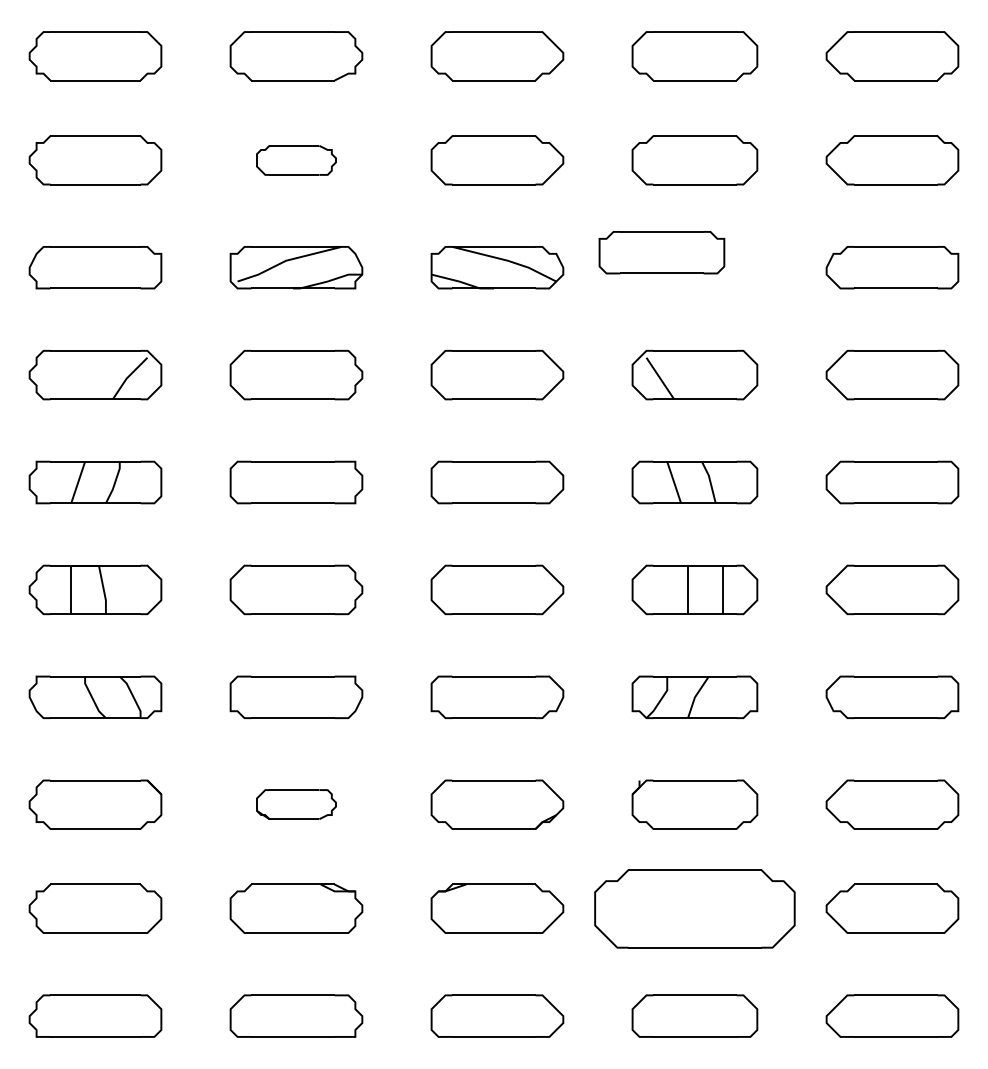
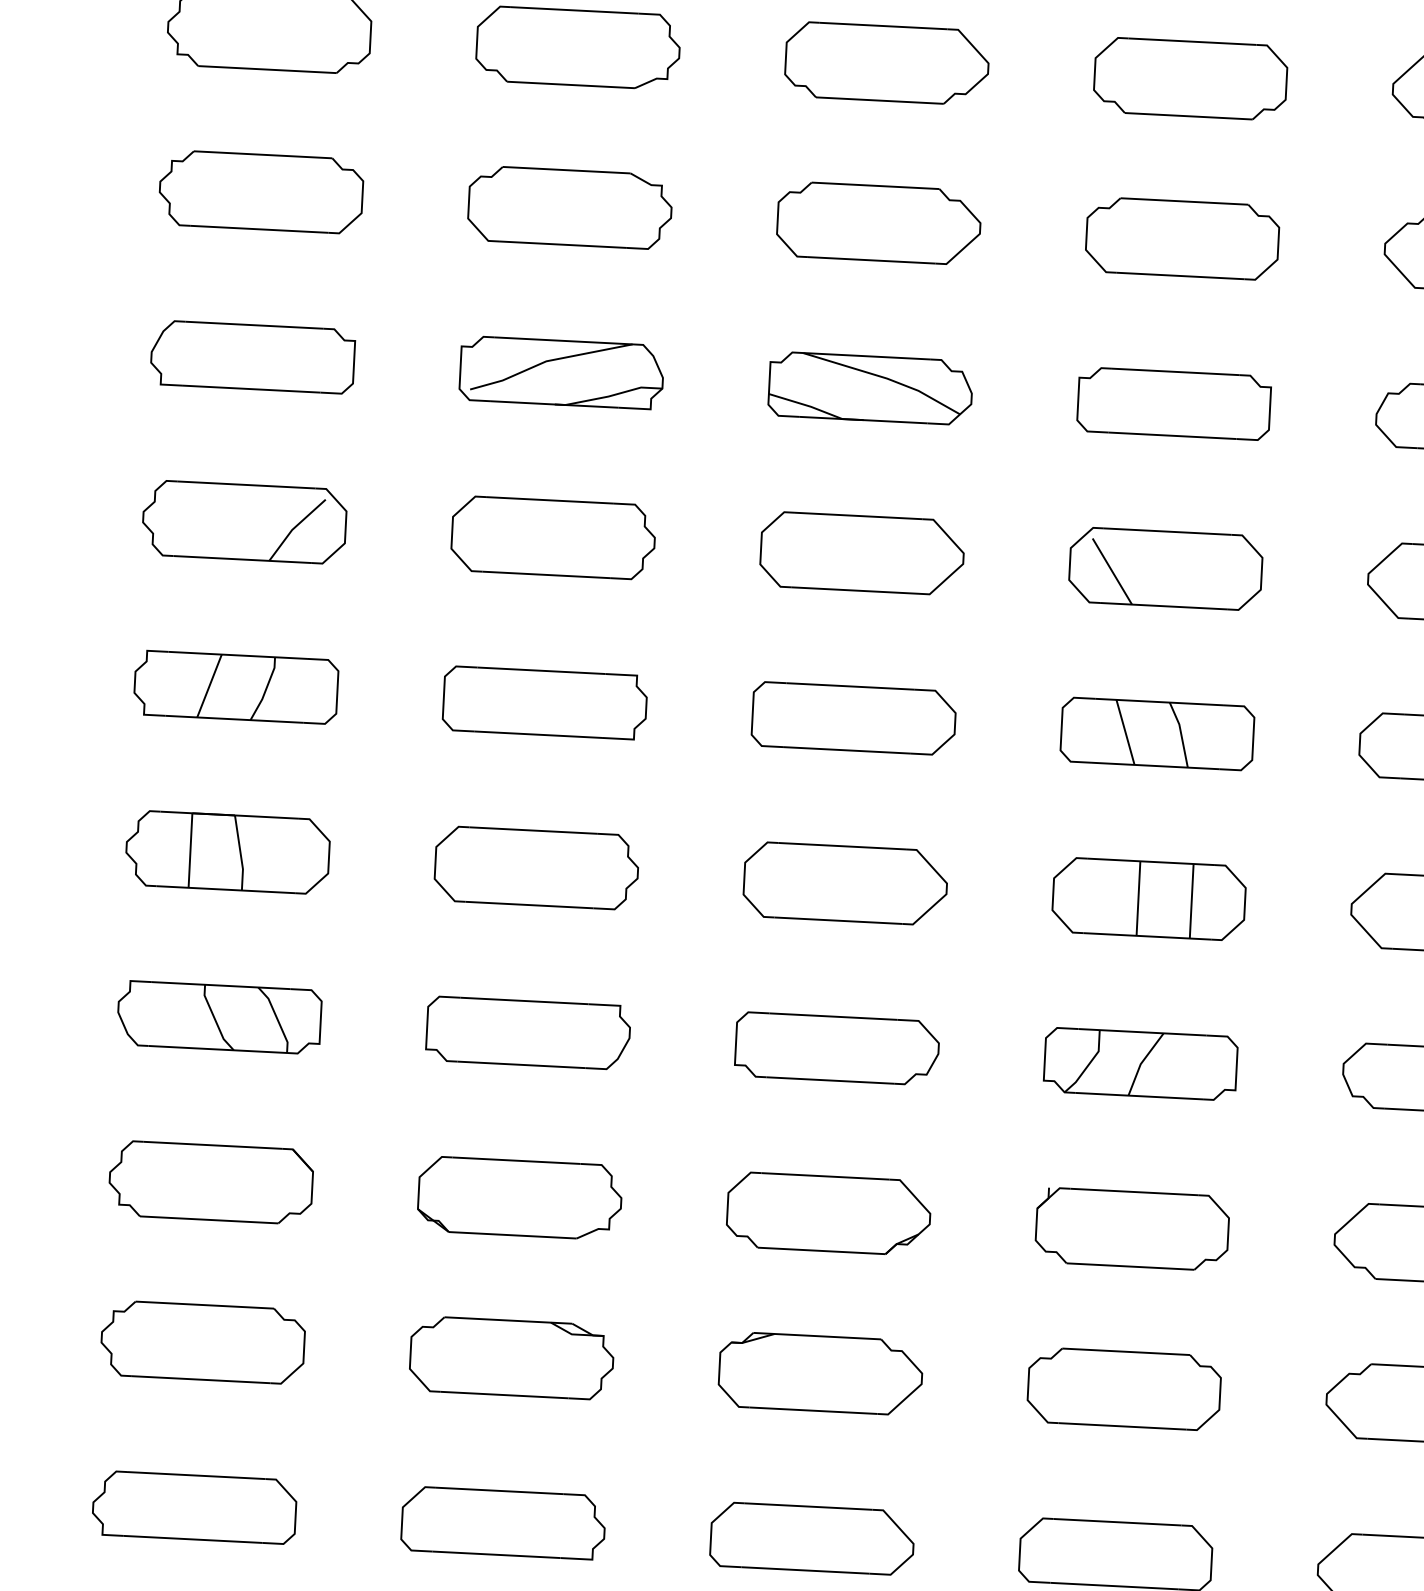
part: (296, 160) -> (570, 208), size x1.67
part: (661, 252) -> (1173, 403), moved
part: (296, 804) -> (519, 1197), size x1.67
part: (694, 908) -> (1123, 1388), size x0.62

